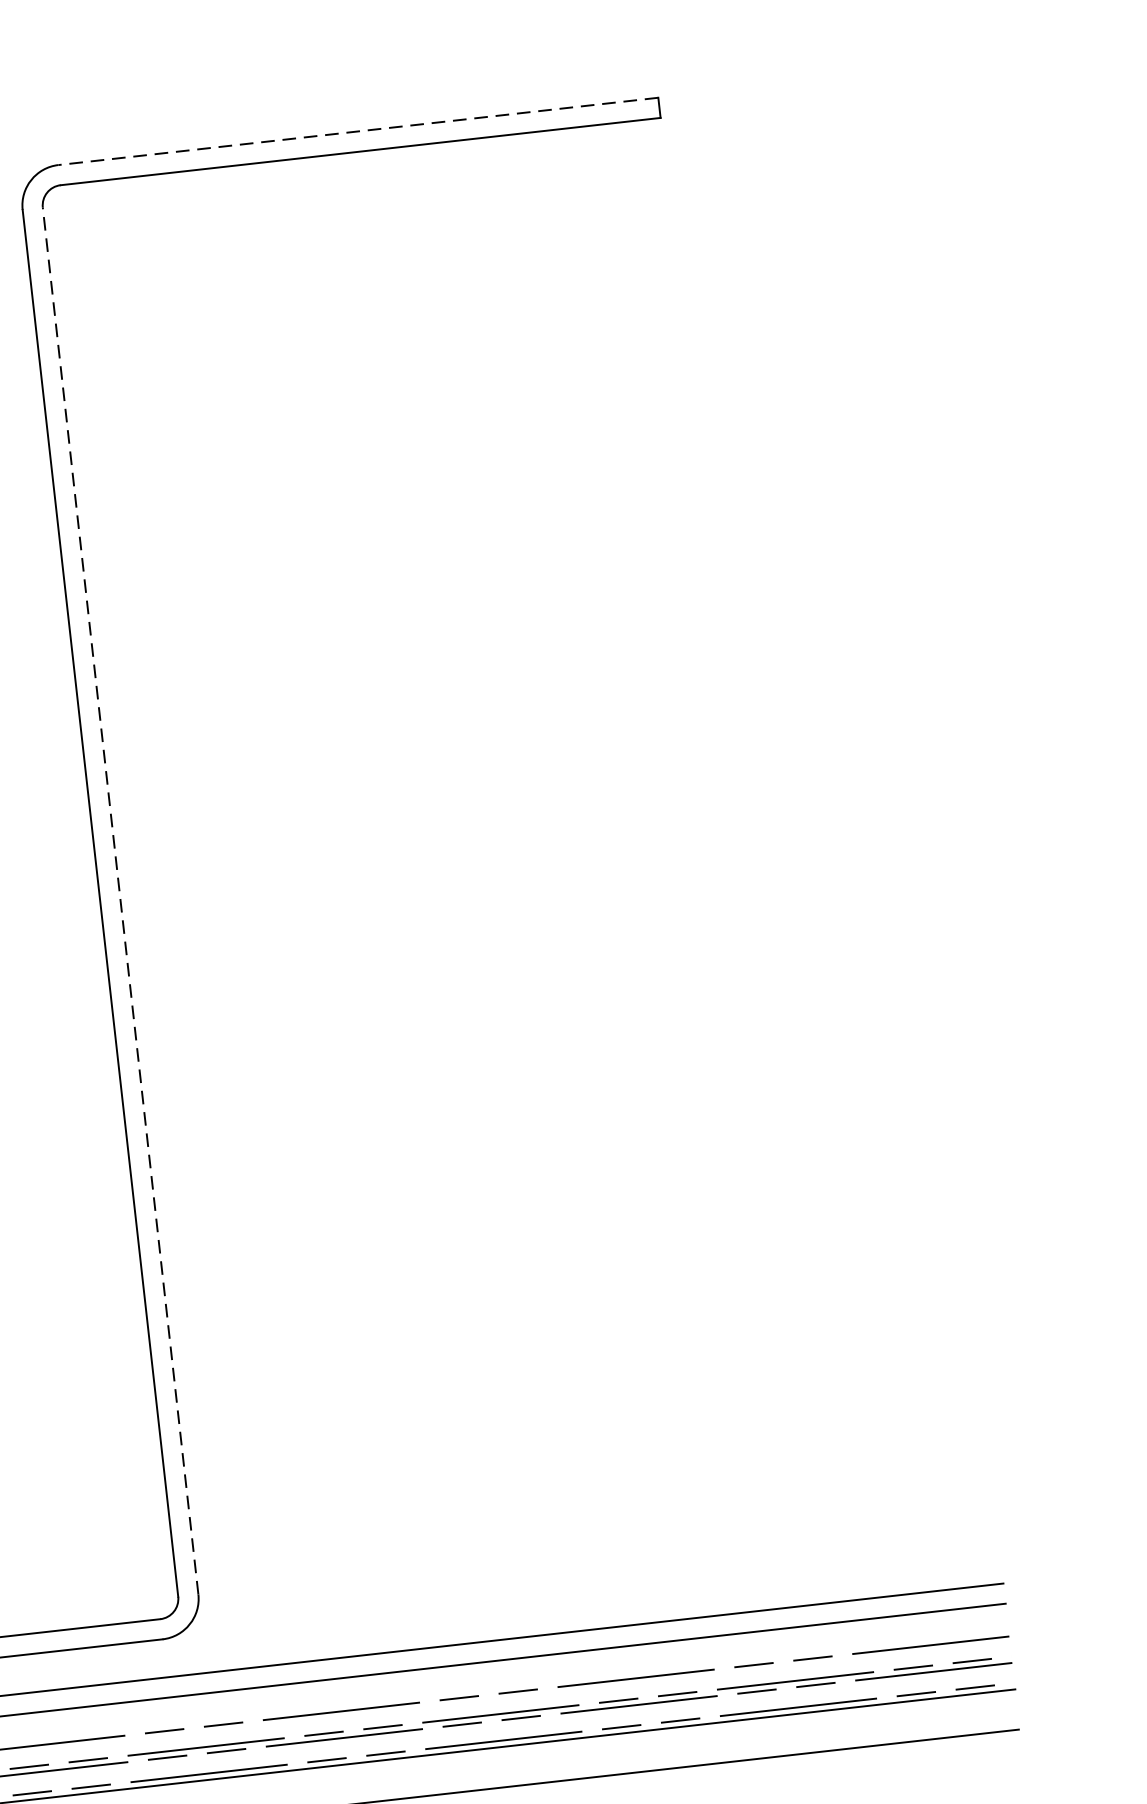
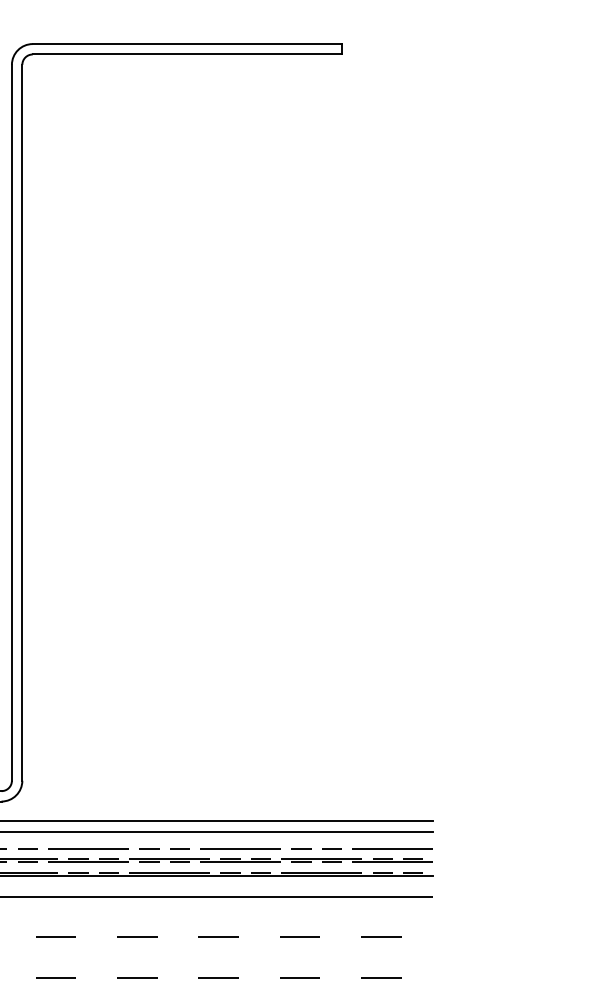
line: (358, 132) -> (187, 44), dashed -> solid
line: (120, 900) -> (22, 422), dashed -> solid

